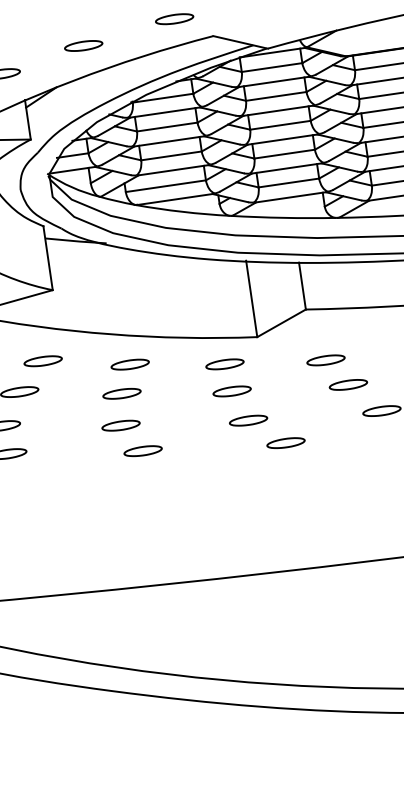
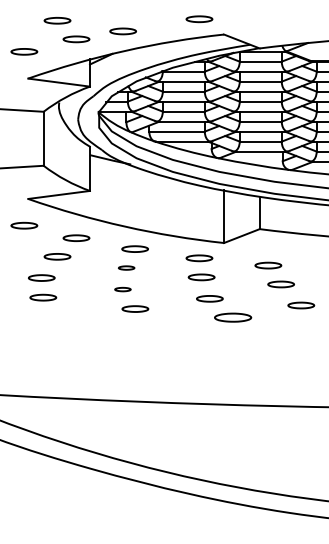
part: (82, 46) -> (122, 31), moved
part: (121, 393) -> (126, 267), size x0.6
part: (120, 425) -> (122, 289), size x0.6
part: (285, 442) -> (232, 317), size x1.4

